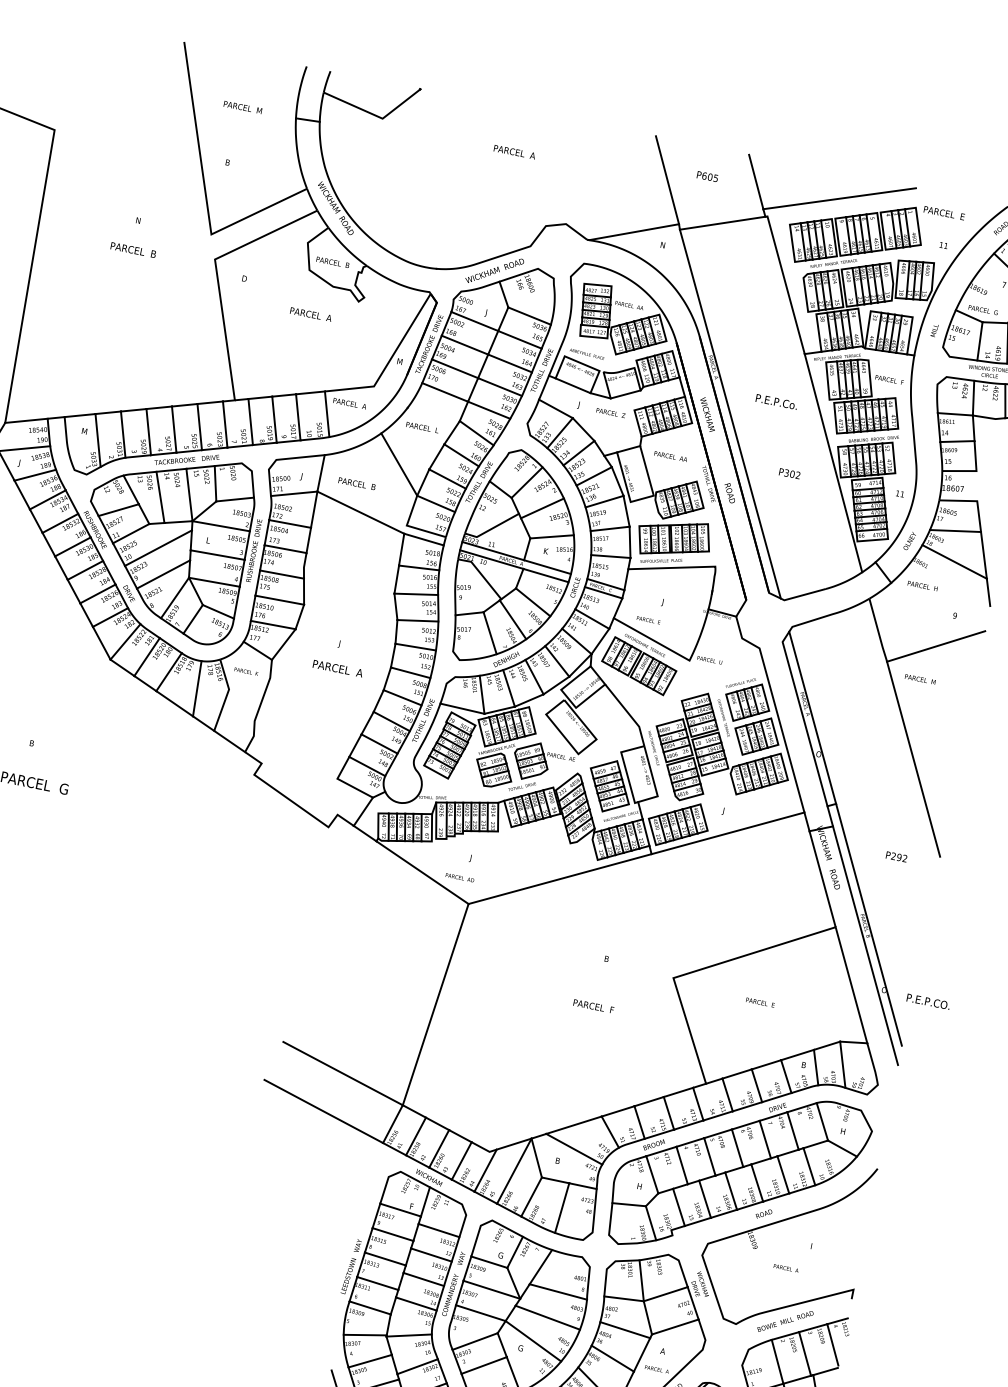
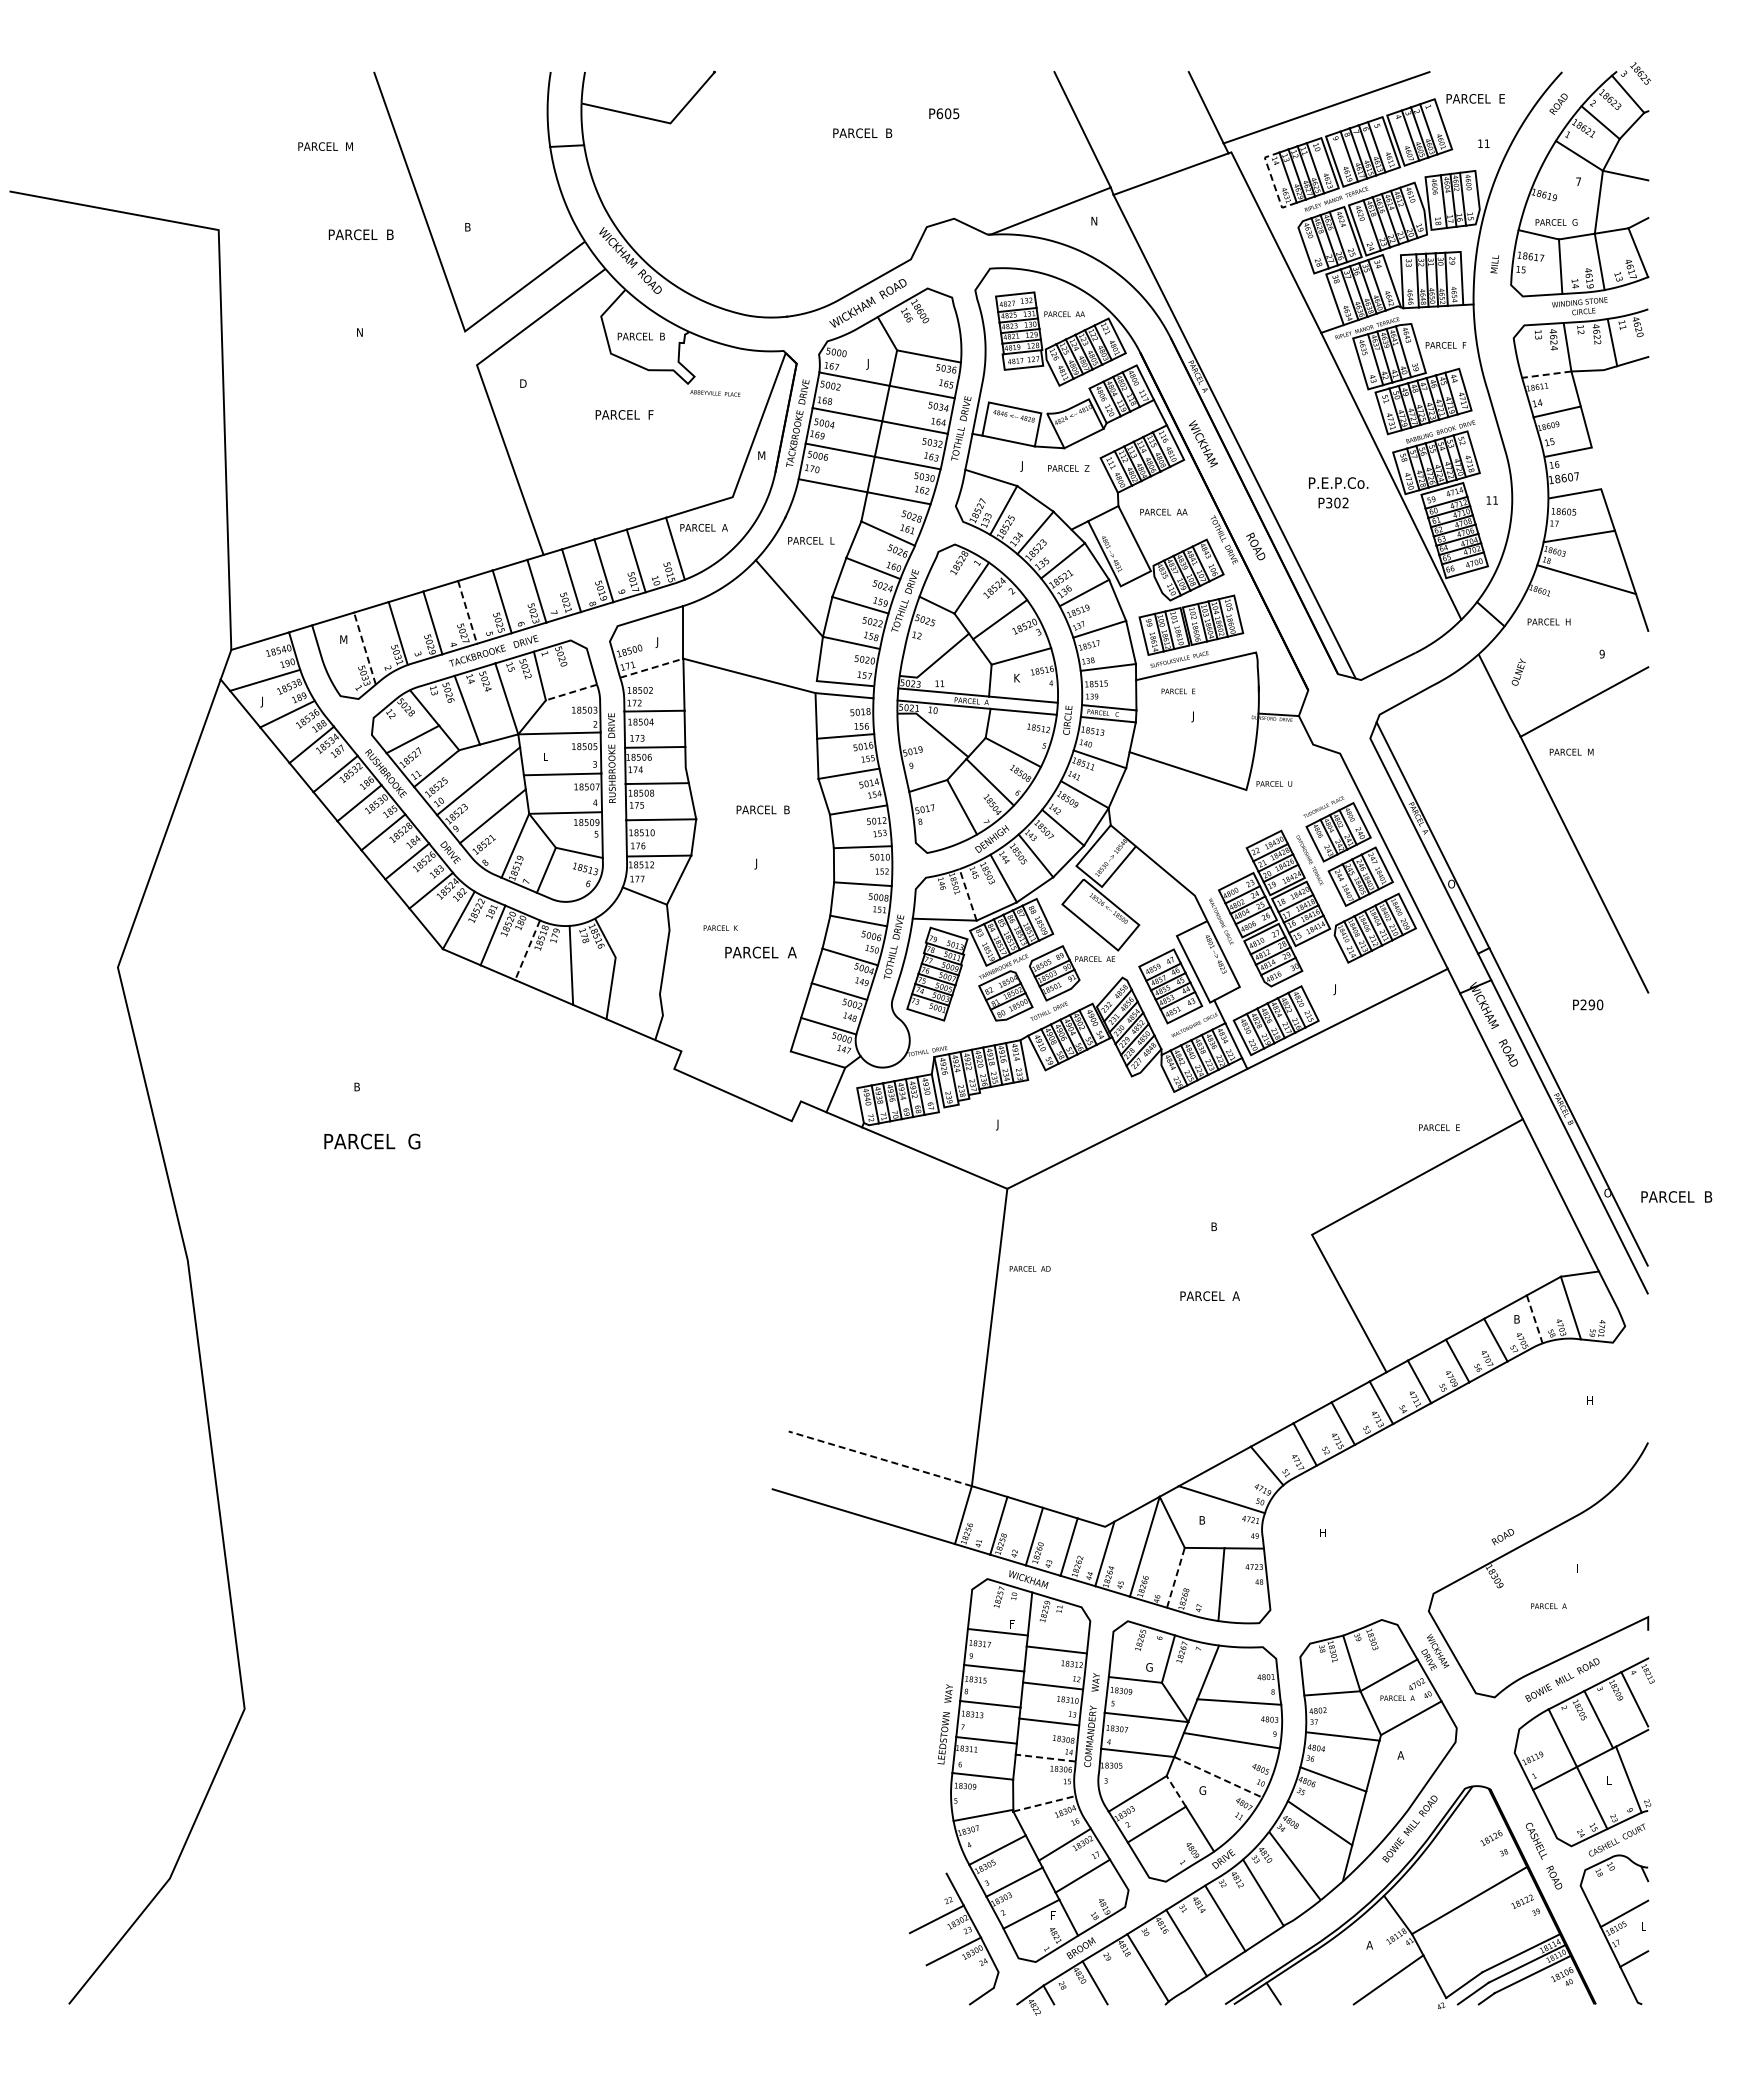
text: (242, 107) -> (325, 146), moved
text: (532, 155) -> (888, 132), PARCEL  A -> PARCEL  B
text: (707, 176) -> (944, 113), moved
line: (792, 243) -> (1273, 182), solid -> dashed
text: (132, 249) -> (360, 234), moved
text: (329, 317) -> (651, 414), PARCEL  A -> PARCEL  F
text: (587, 354) -> (715, 393), moved
text: (776, 401) -> (1338, 482), moved
line: (955, 414) -> (1546, 374), solid -> dashed
line: (174, 429) -> (467, 612), solid -> dashed
line: (97, 440) -> (364, 648), solid -> dashed
text: (356, 483) -> (762, 809), moved
line: (293, 493) -> (651, 668), solid -> dashed
line: (235, 499) -> (571, 692), solid -> dashed
text: (909, 540) -> (1518, 671), moved
text: (648, 620) -> (1178, 691), moved
part: (639, 663) -> (1177, 808), removed
text: (337, 668) -> (760, 952), moved
text: (246, 671) -> (720, 927), moved
line: (168, 672) -> (527, 950), solid -> dashed
line: (481, 694) -> (967, 894), solid -> dashed
text: (905, 858) -> (1600, 1004), P292 -> P290
text: (459, 877) -> (1029, 1268), moved
text: (760, 1002) -> (1439, 1127), moved
text: (934, 1002) -> (1680, 1196), P.E.P.CO. -> PARCEL  B
text: (611, 1009) -> (1235, 1295), PARCEL  F -> PARCEL  A
line: (815, 1067) -> (1534, 1319), solid -> dashed
line: (343, 1073) -> (880, 1458), solid -> dashed
part: (738, 1175) -> (1457, 1490), removed
line: (532, 1196) -> (1176, 1577), solid -> dashed
line: (416, 1304) -> (1045, 1758), solid -> dashed
line: (409, 1335) -> (1045, 1803), solid -> dashed
line: (533, 1341) -> (1218, 1777), solid -> dashed
line: (502, 1344) -> (1176, 1790), solid -> dashed
text: (656, 1368) -> (1397, 1697), moved

